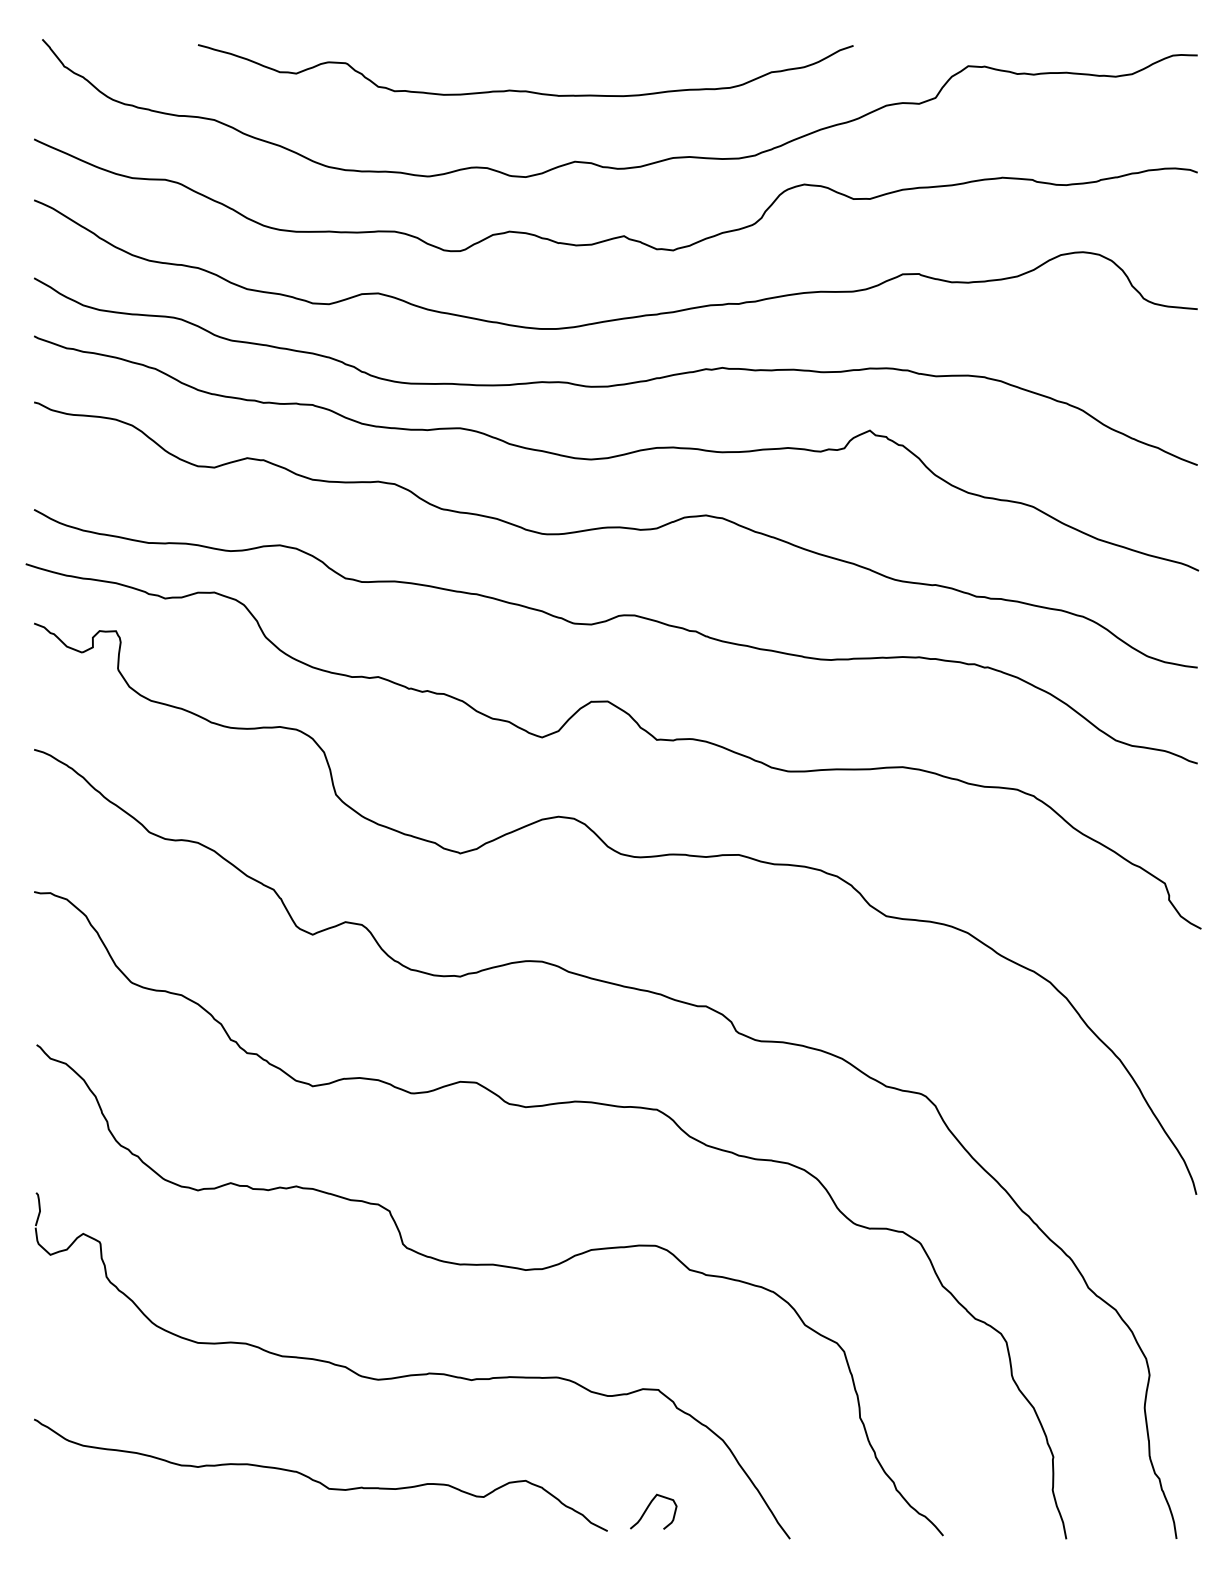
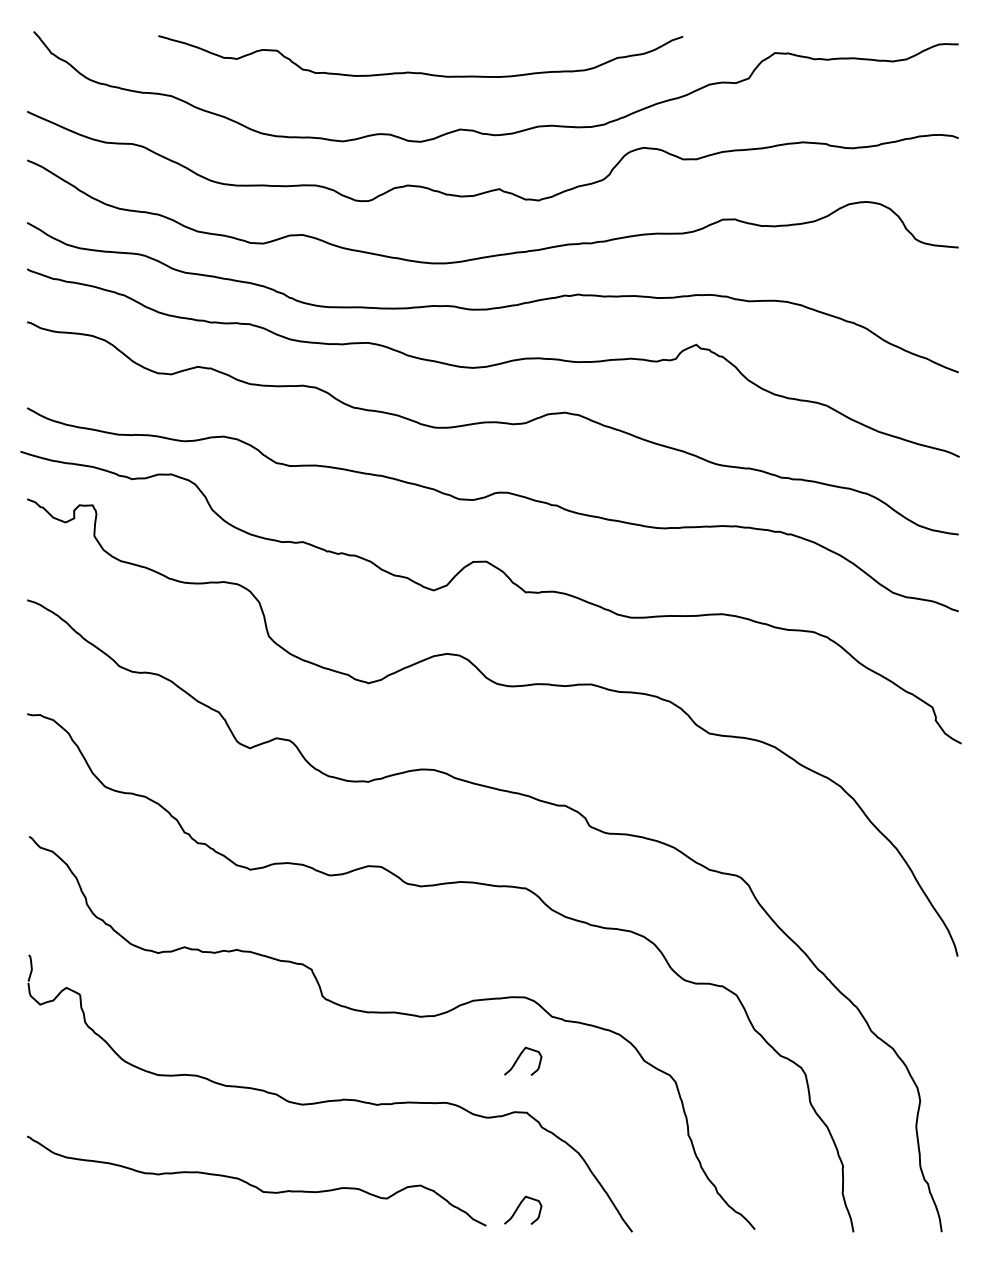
curve: (649, 1322) -> (519, 1058), added

